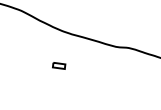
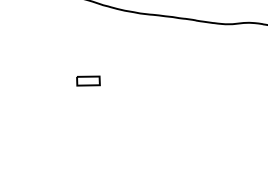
part: (59, 65) -> (89, 80), moved

